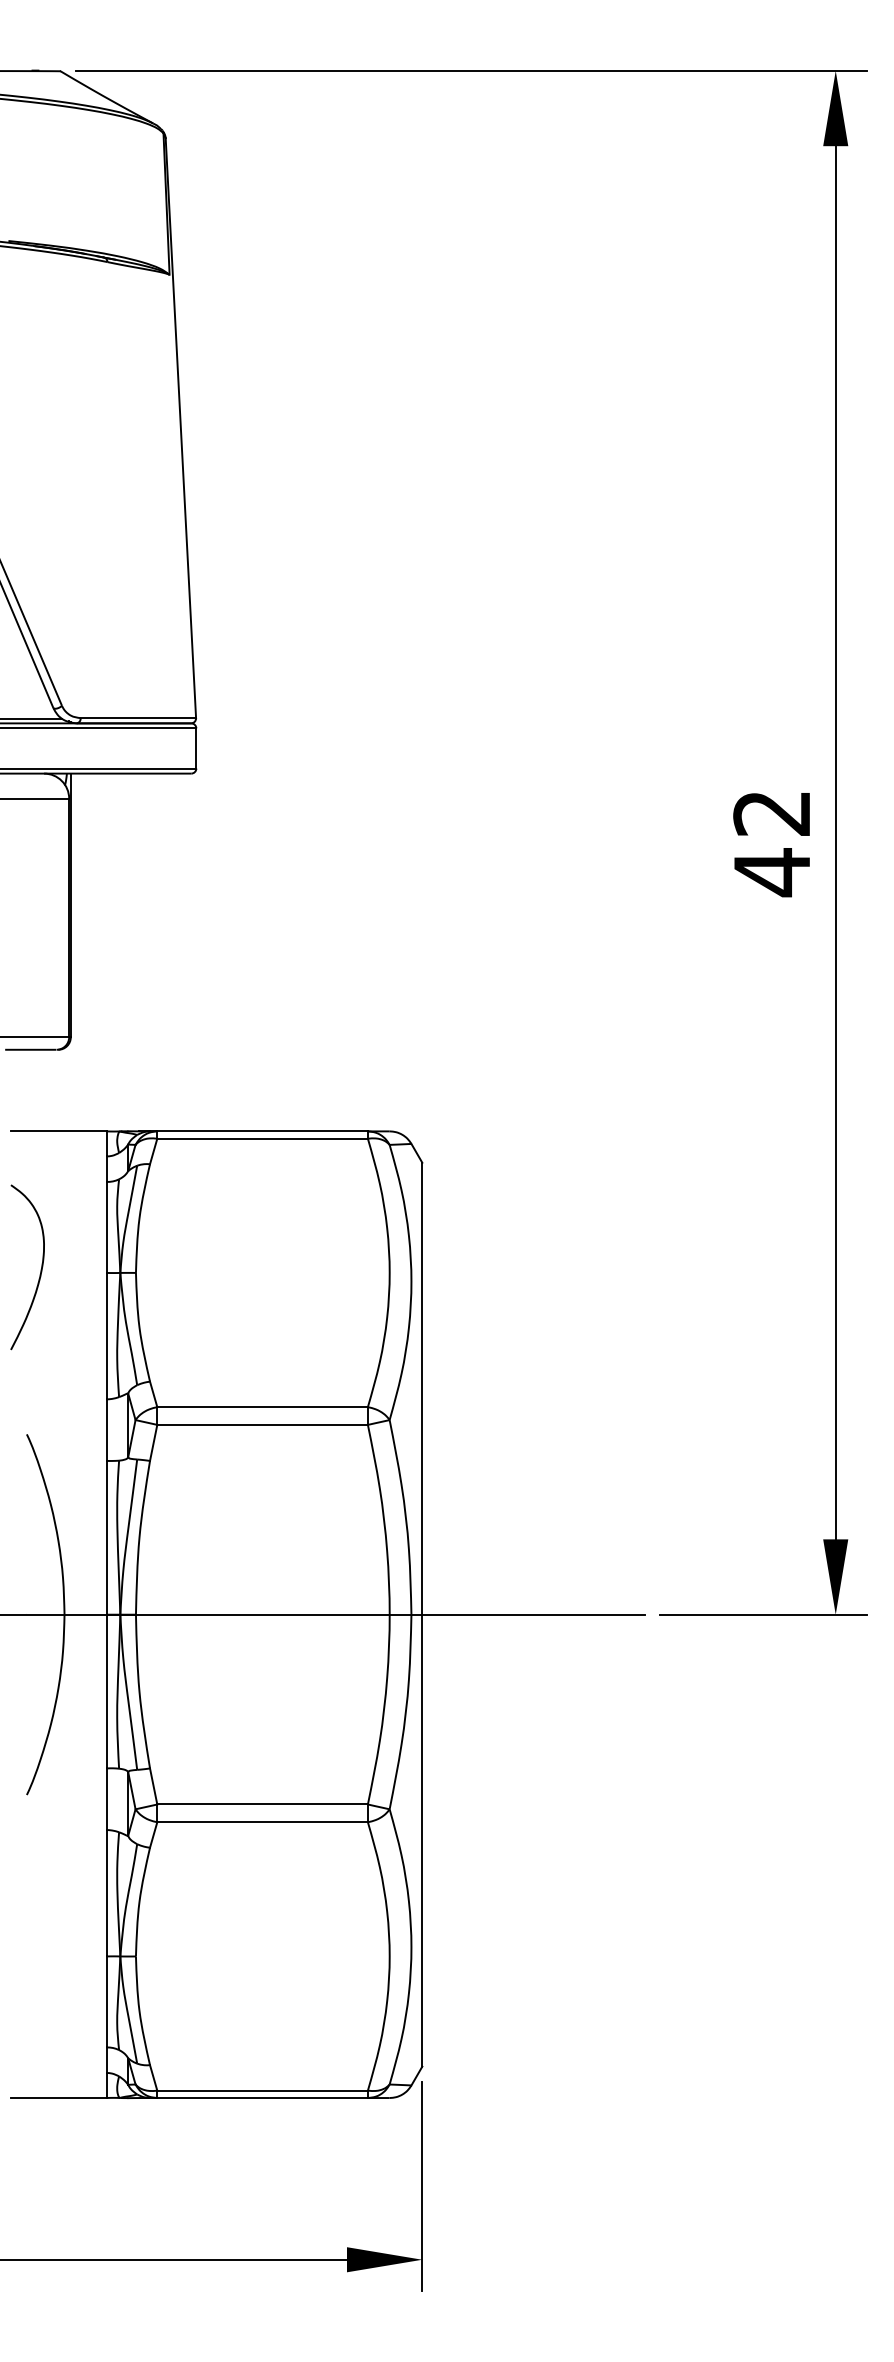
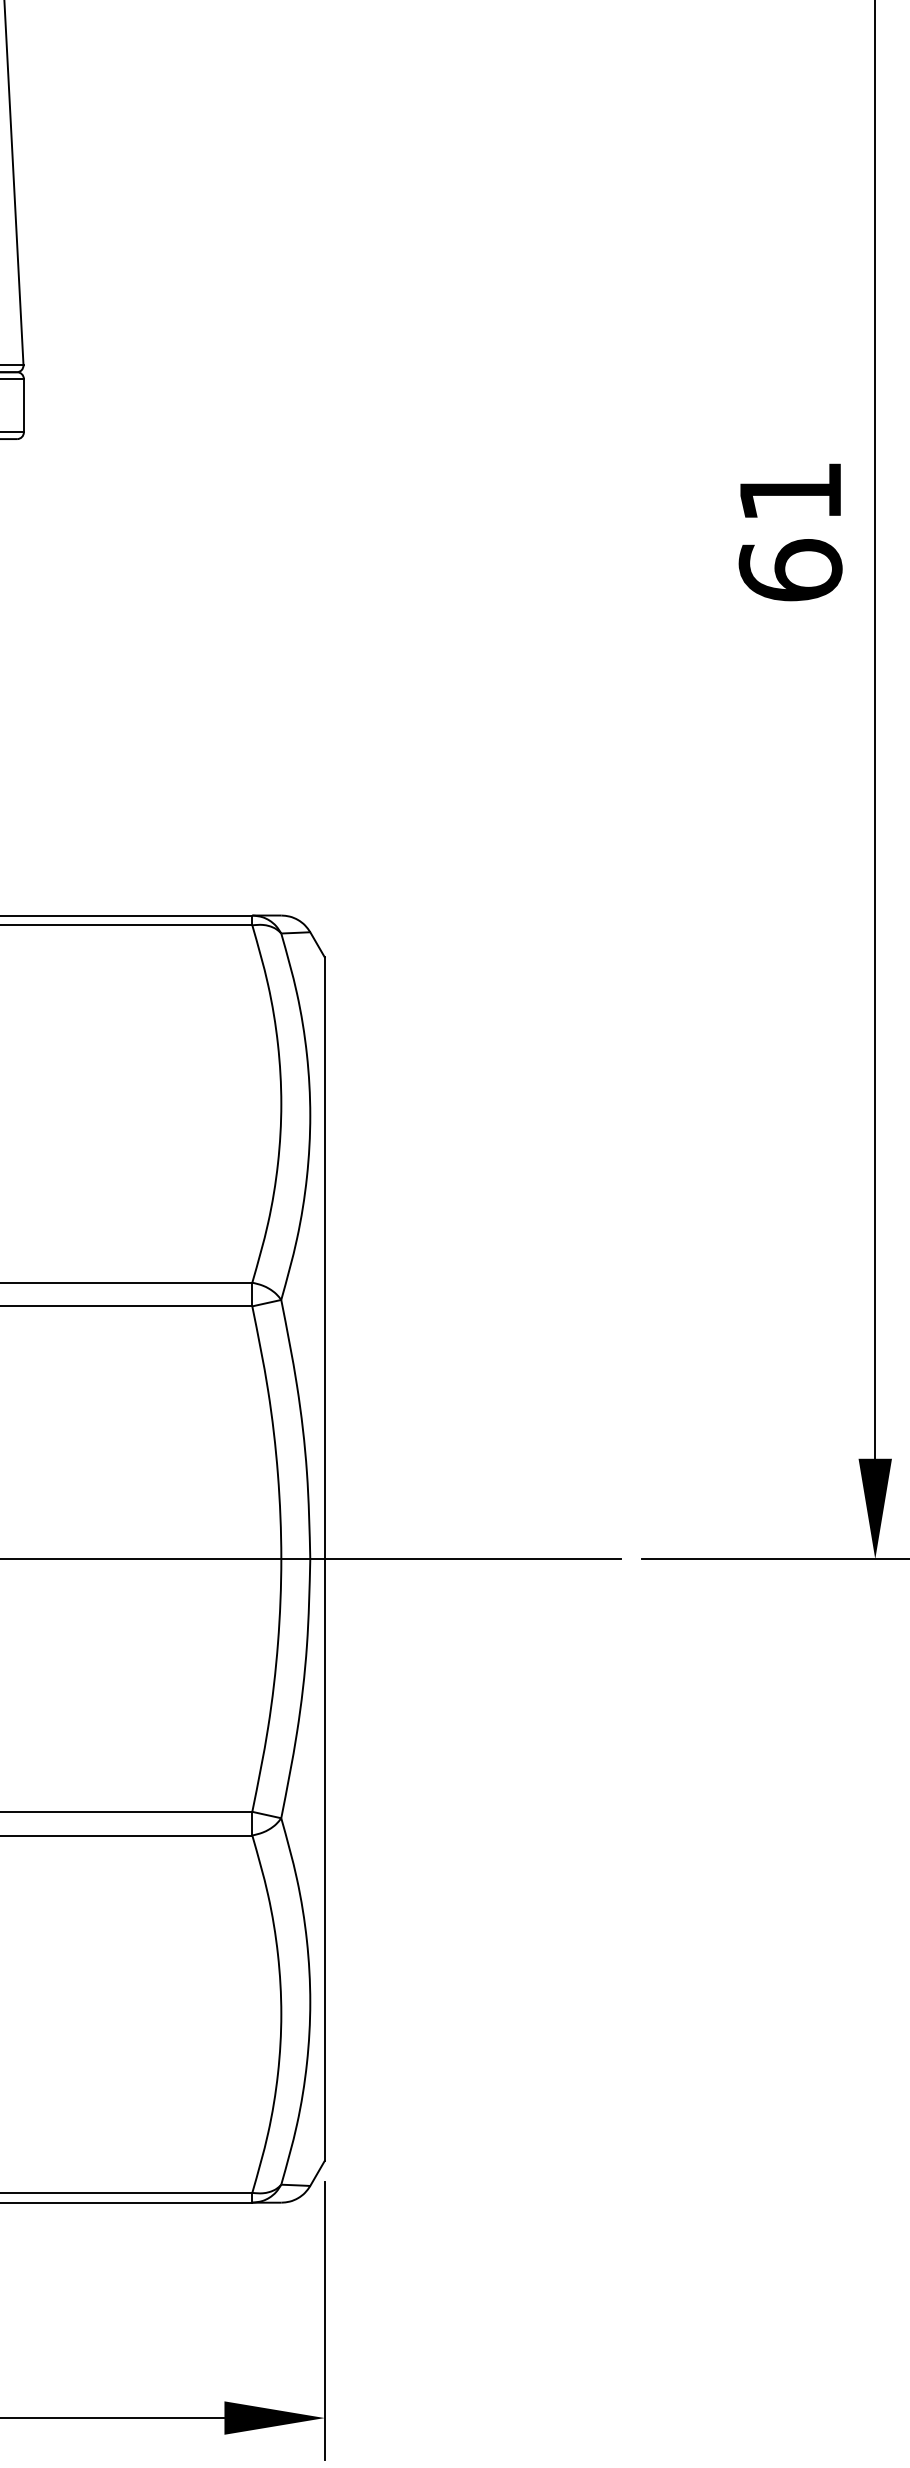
text: (772, 844) -> (791, 533), 42 -> 61

